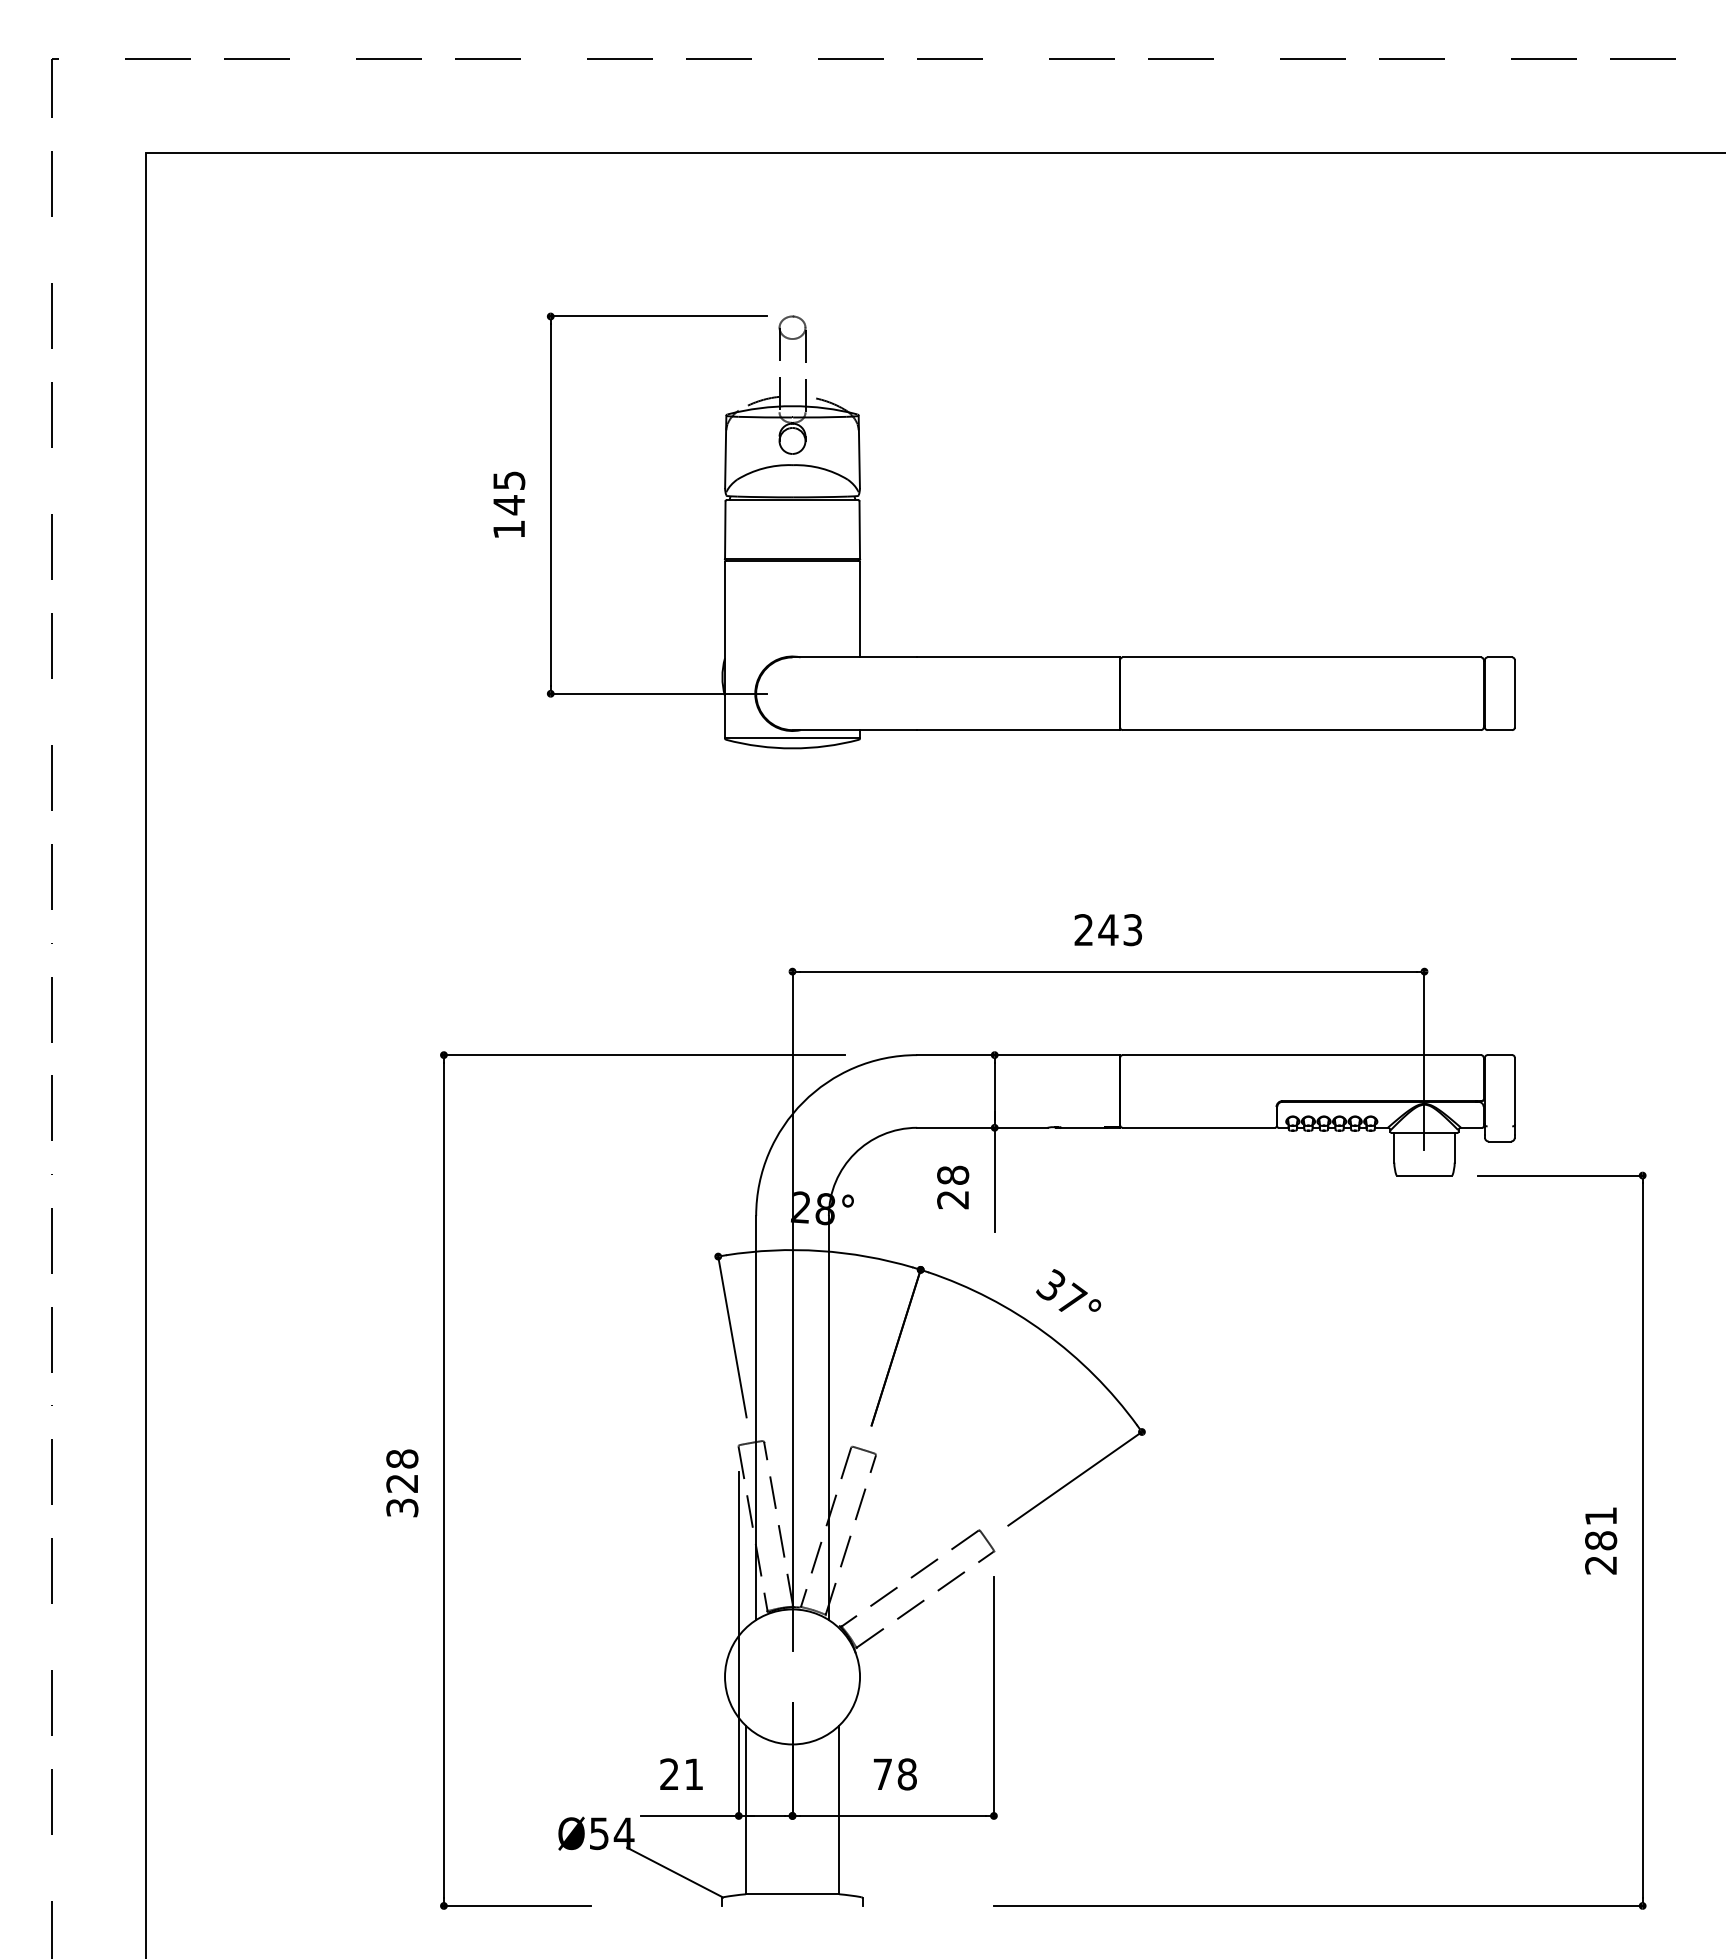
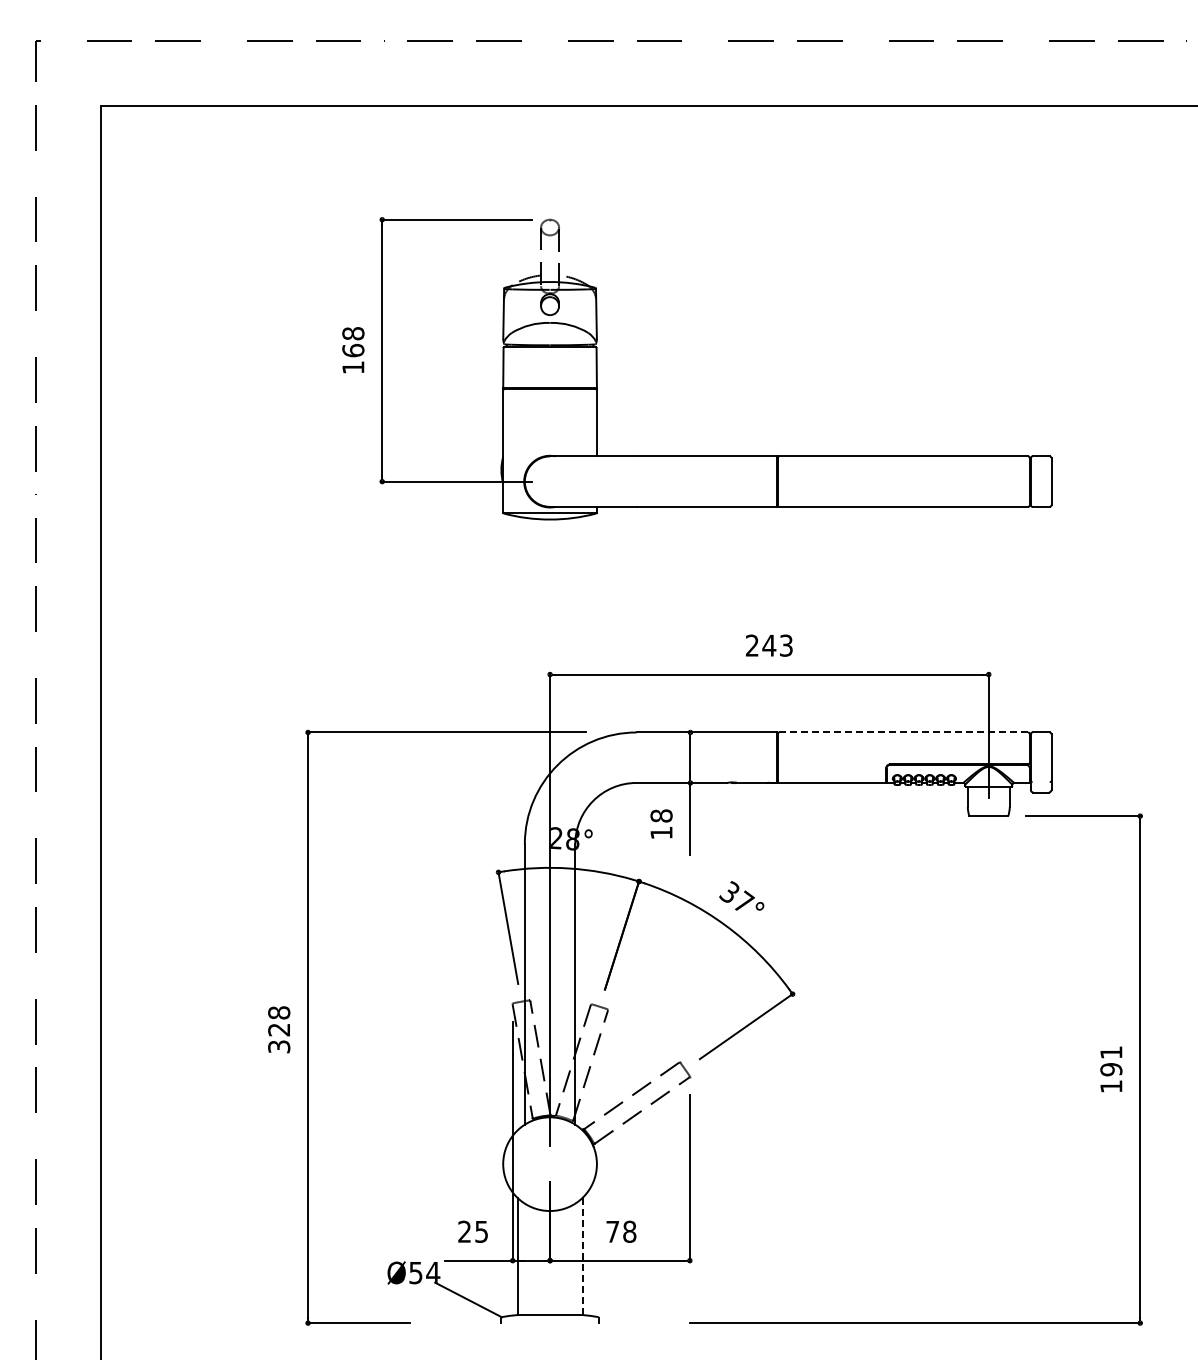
text: (509, 493) -> (353, 342), 145 -> 168
line: (1301, 1055) -> (903, 732), solid -> dashed
text: (953, 1200) -> (661, 833), 28 -> 18
text: (1601, 1553) -> (1111, 1078), 281 -> 191
text: (693, 1773) -> (481, 1231), 21 -> 25
line: (839, 1809) -> (582, 1256), solid -> dashed

